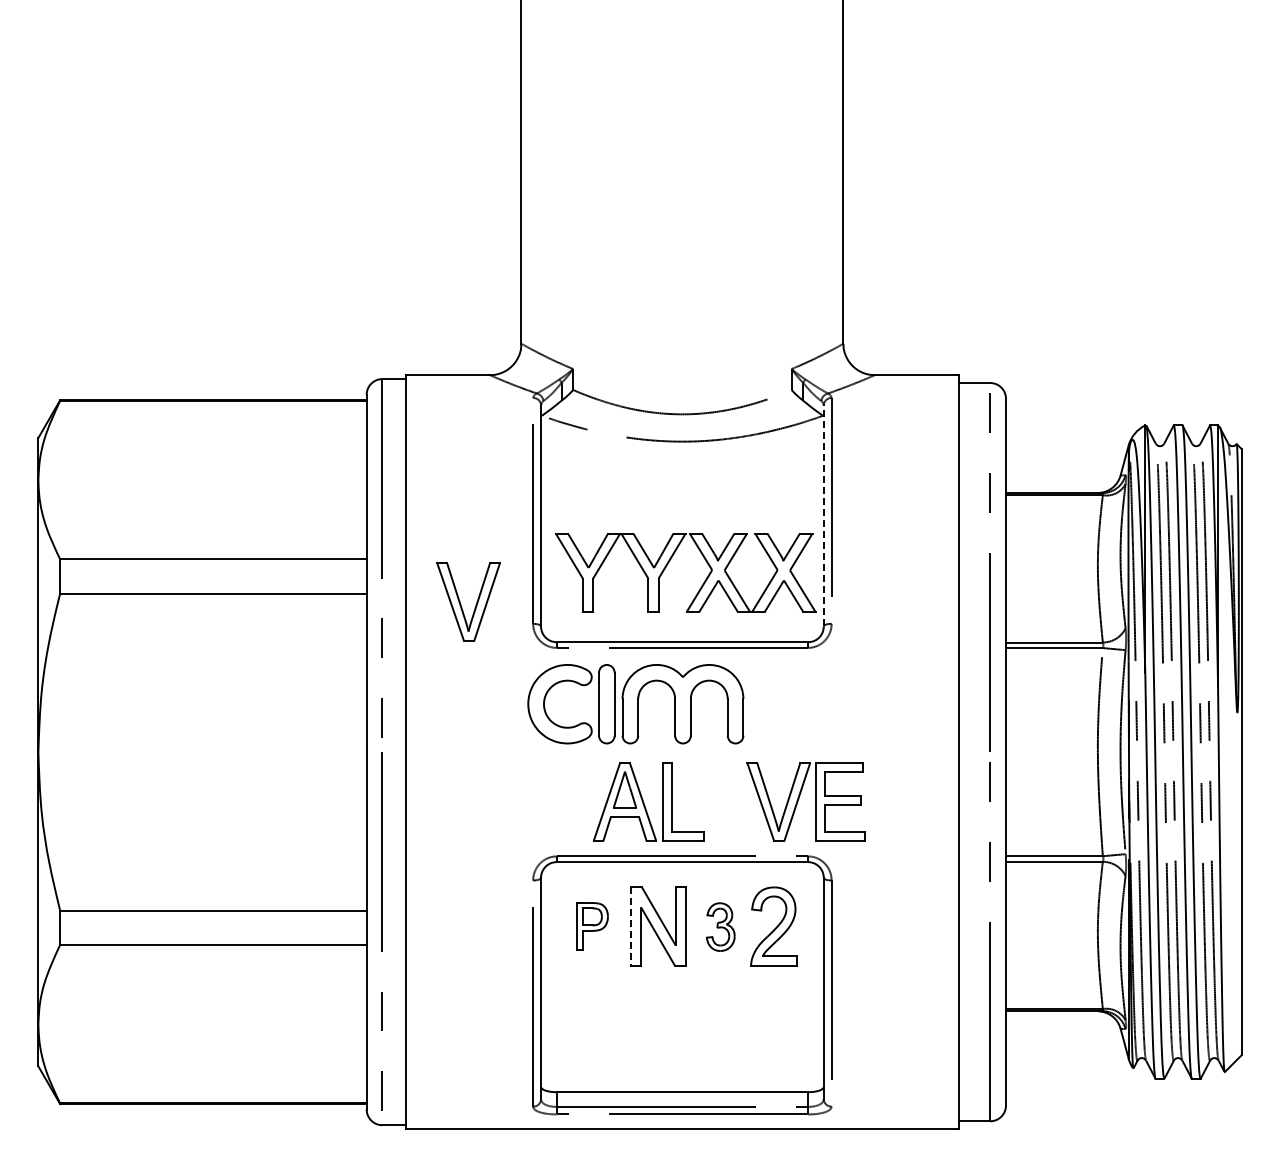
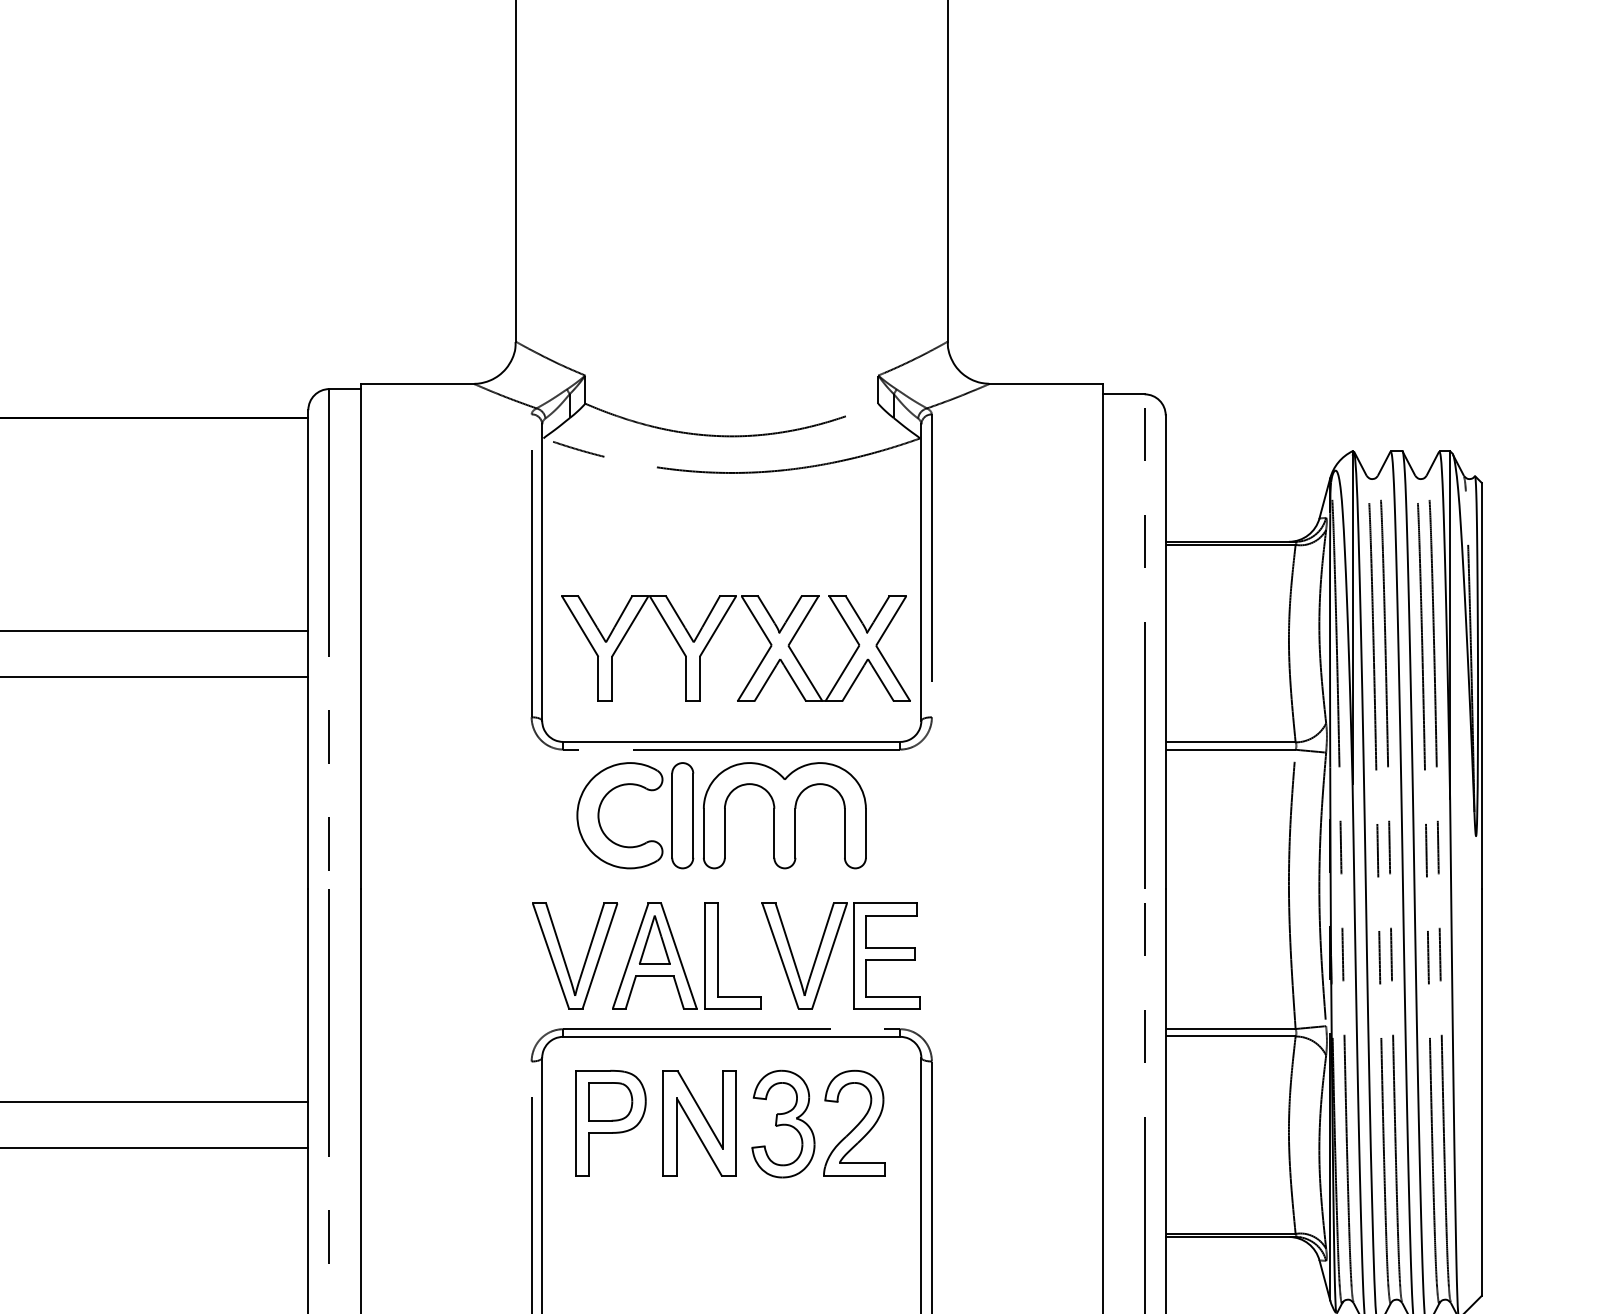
line: (823, 515) -> (921, 572), dashed -> solid
part: (461, 604) -> (565, 959), moved
part: (635, 704) -> (721, 816), moved
part: (799, 799) -> (832, 952), moved
part: (592, 926) -> (611, 1123), size x1.67
part: (720, 926) -> (782, 1123), size x1.67
line: (631, 927) -> (663, 1124), dashed -> solid

